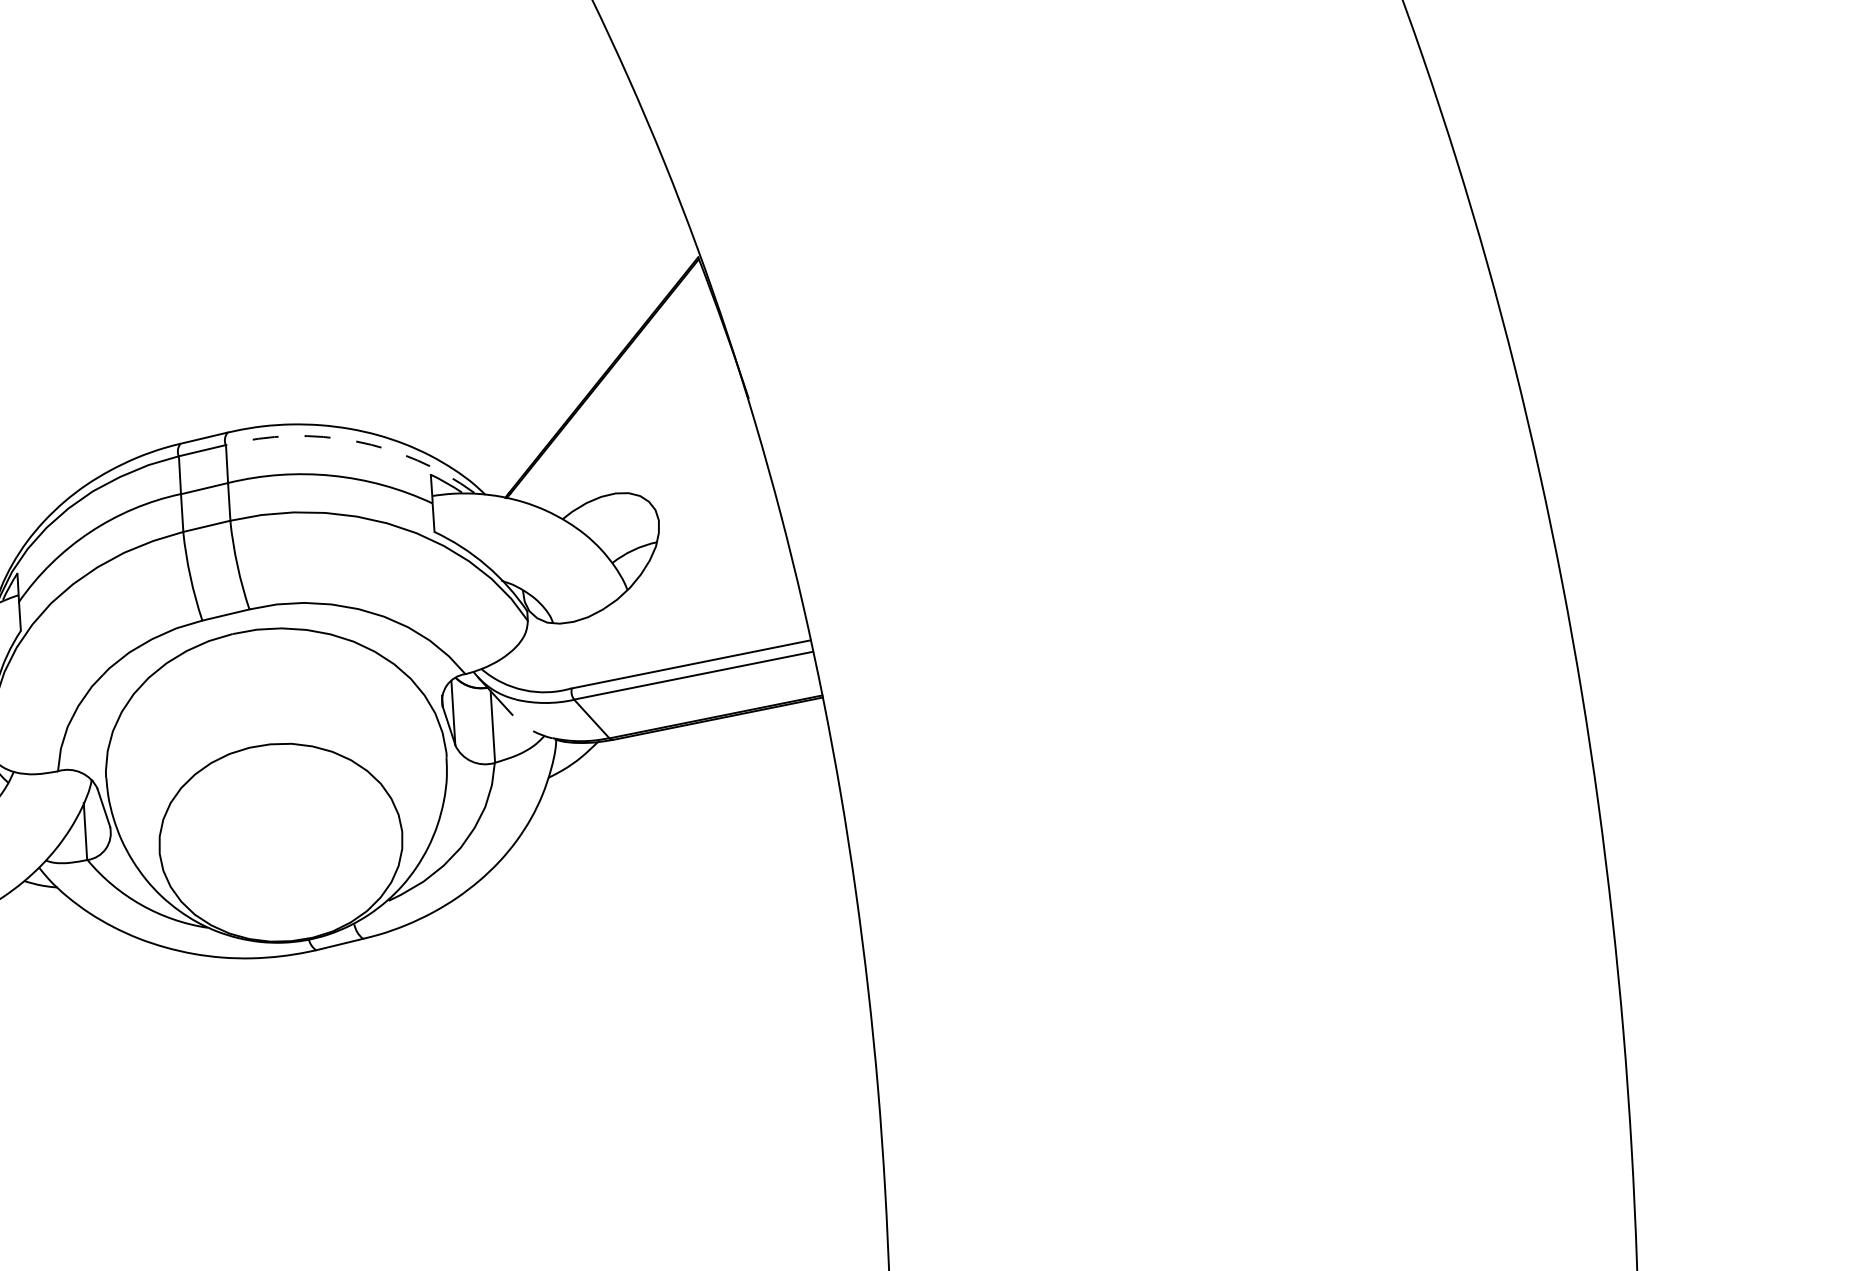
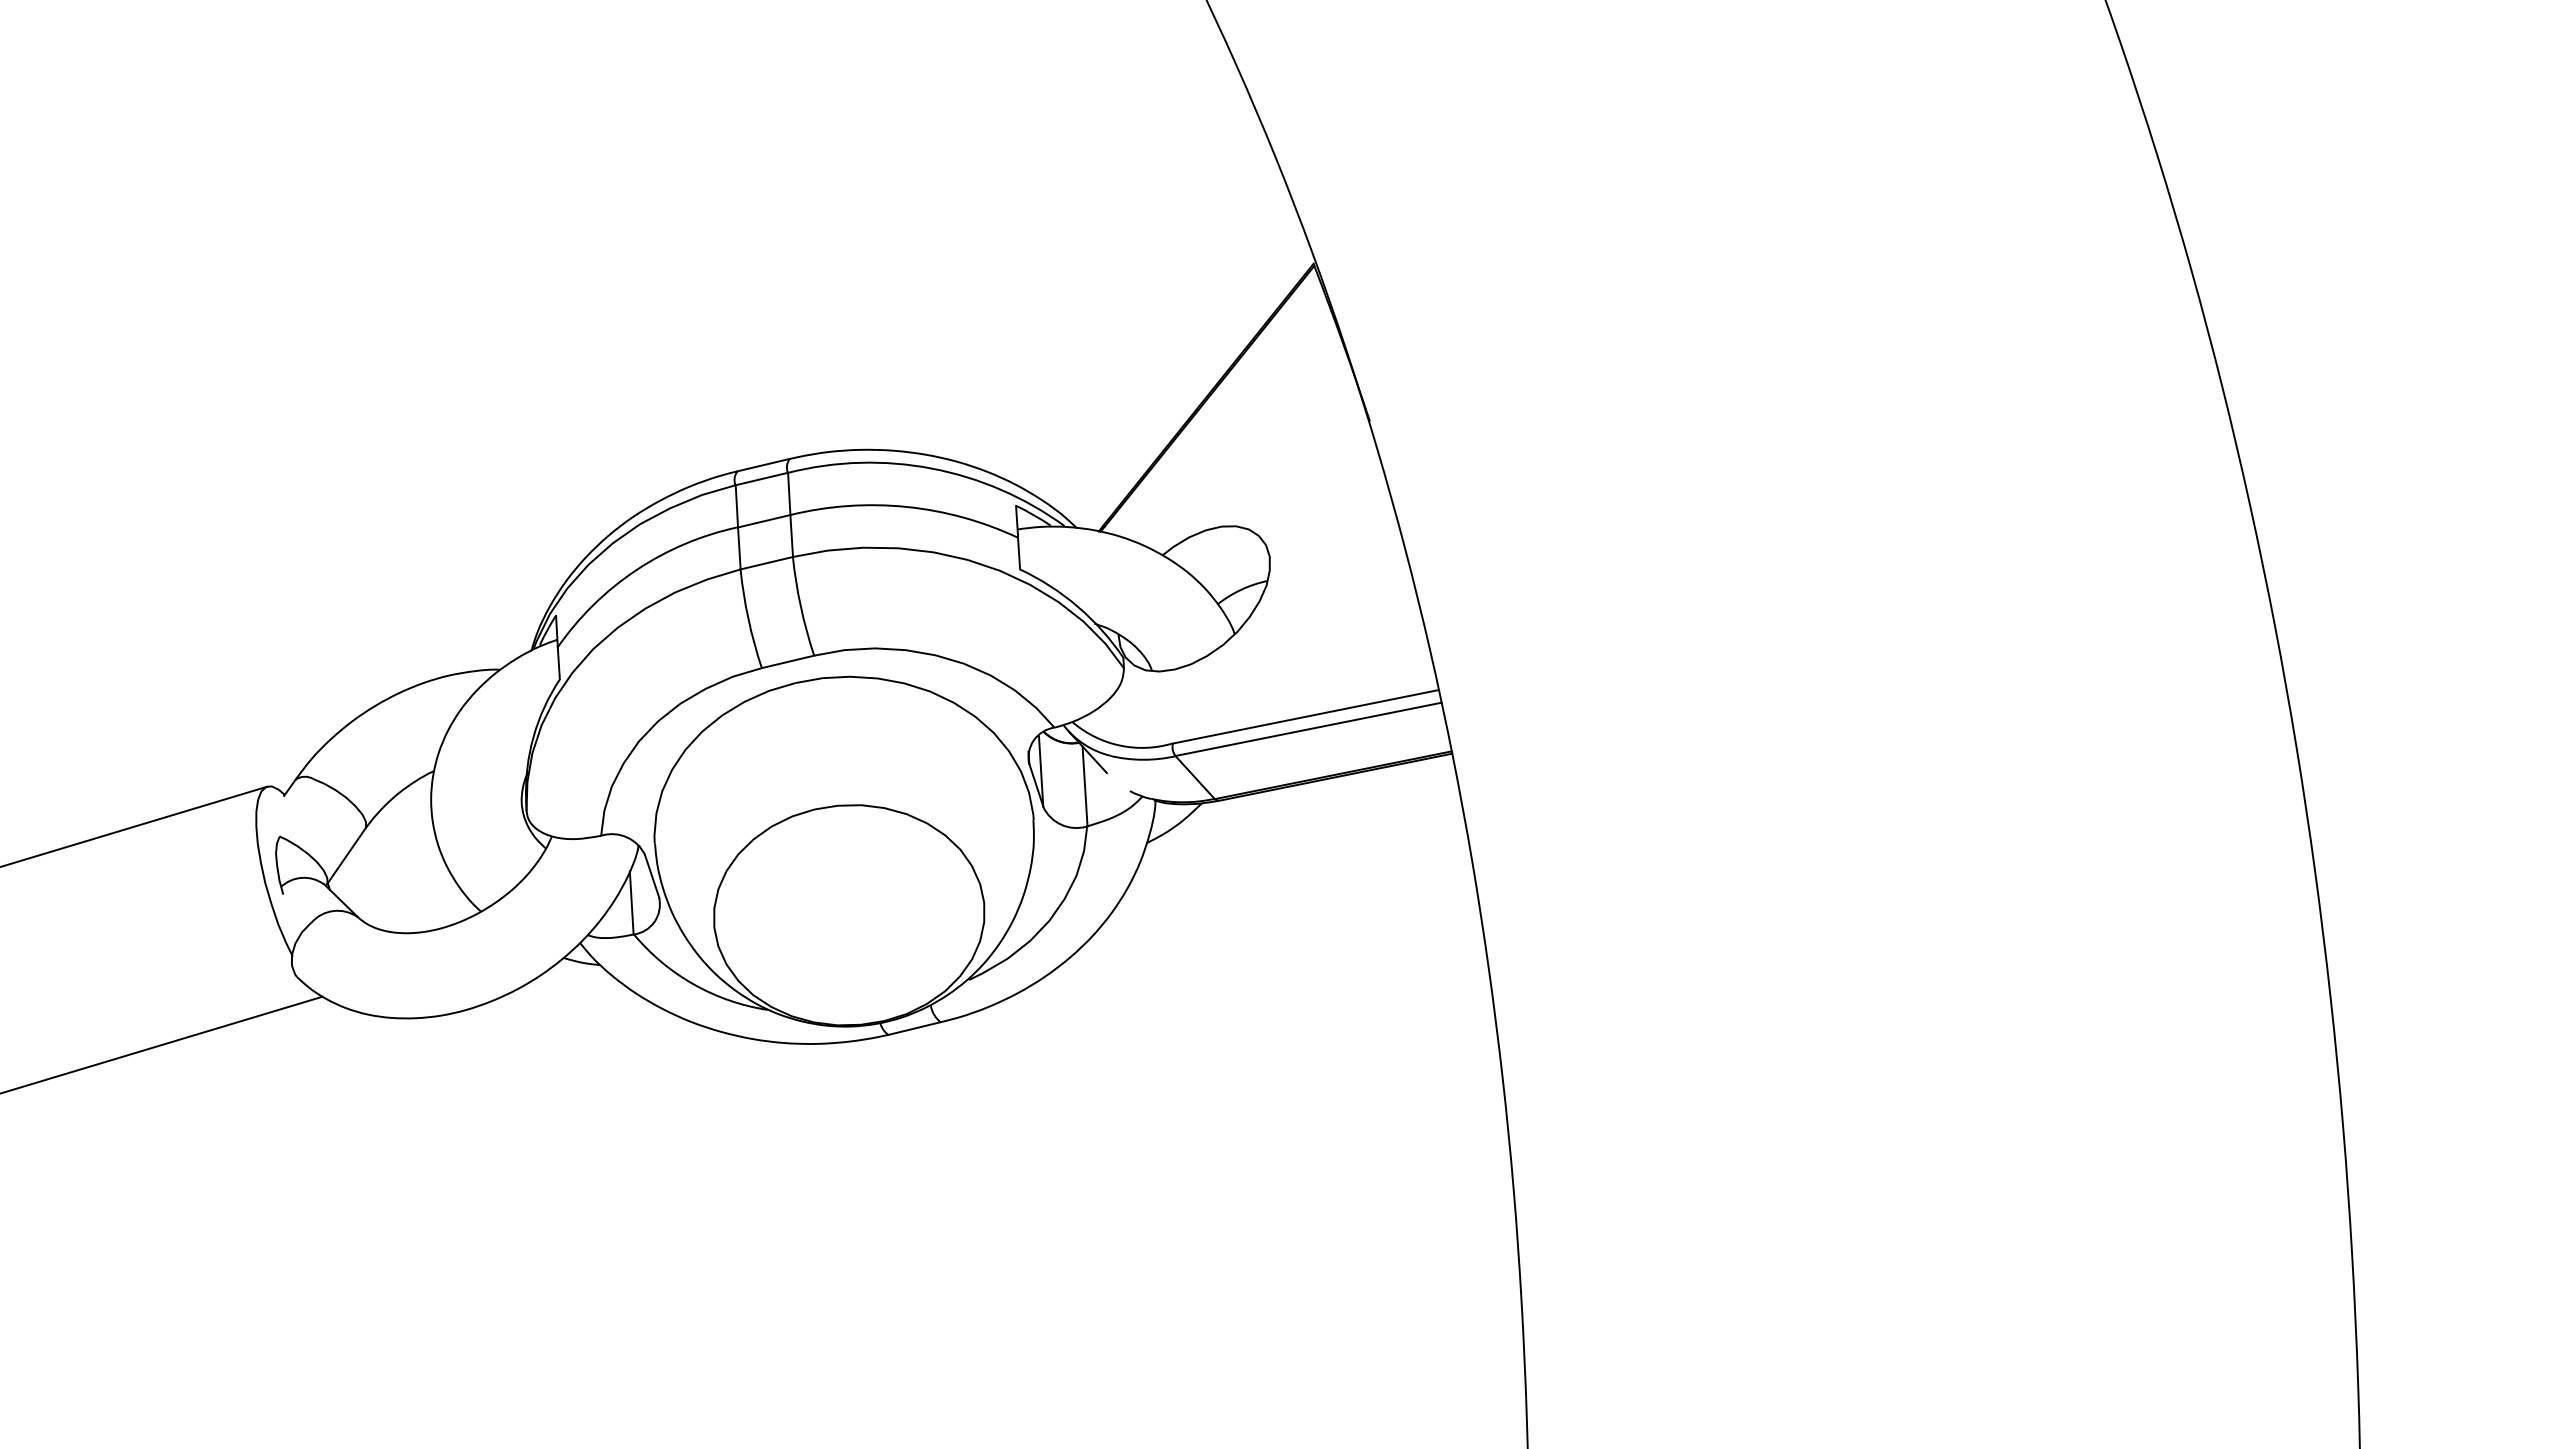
arc: (355, 441) -> (932, 468), dashed -> solid

